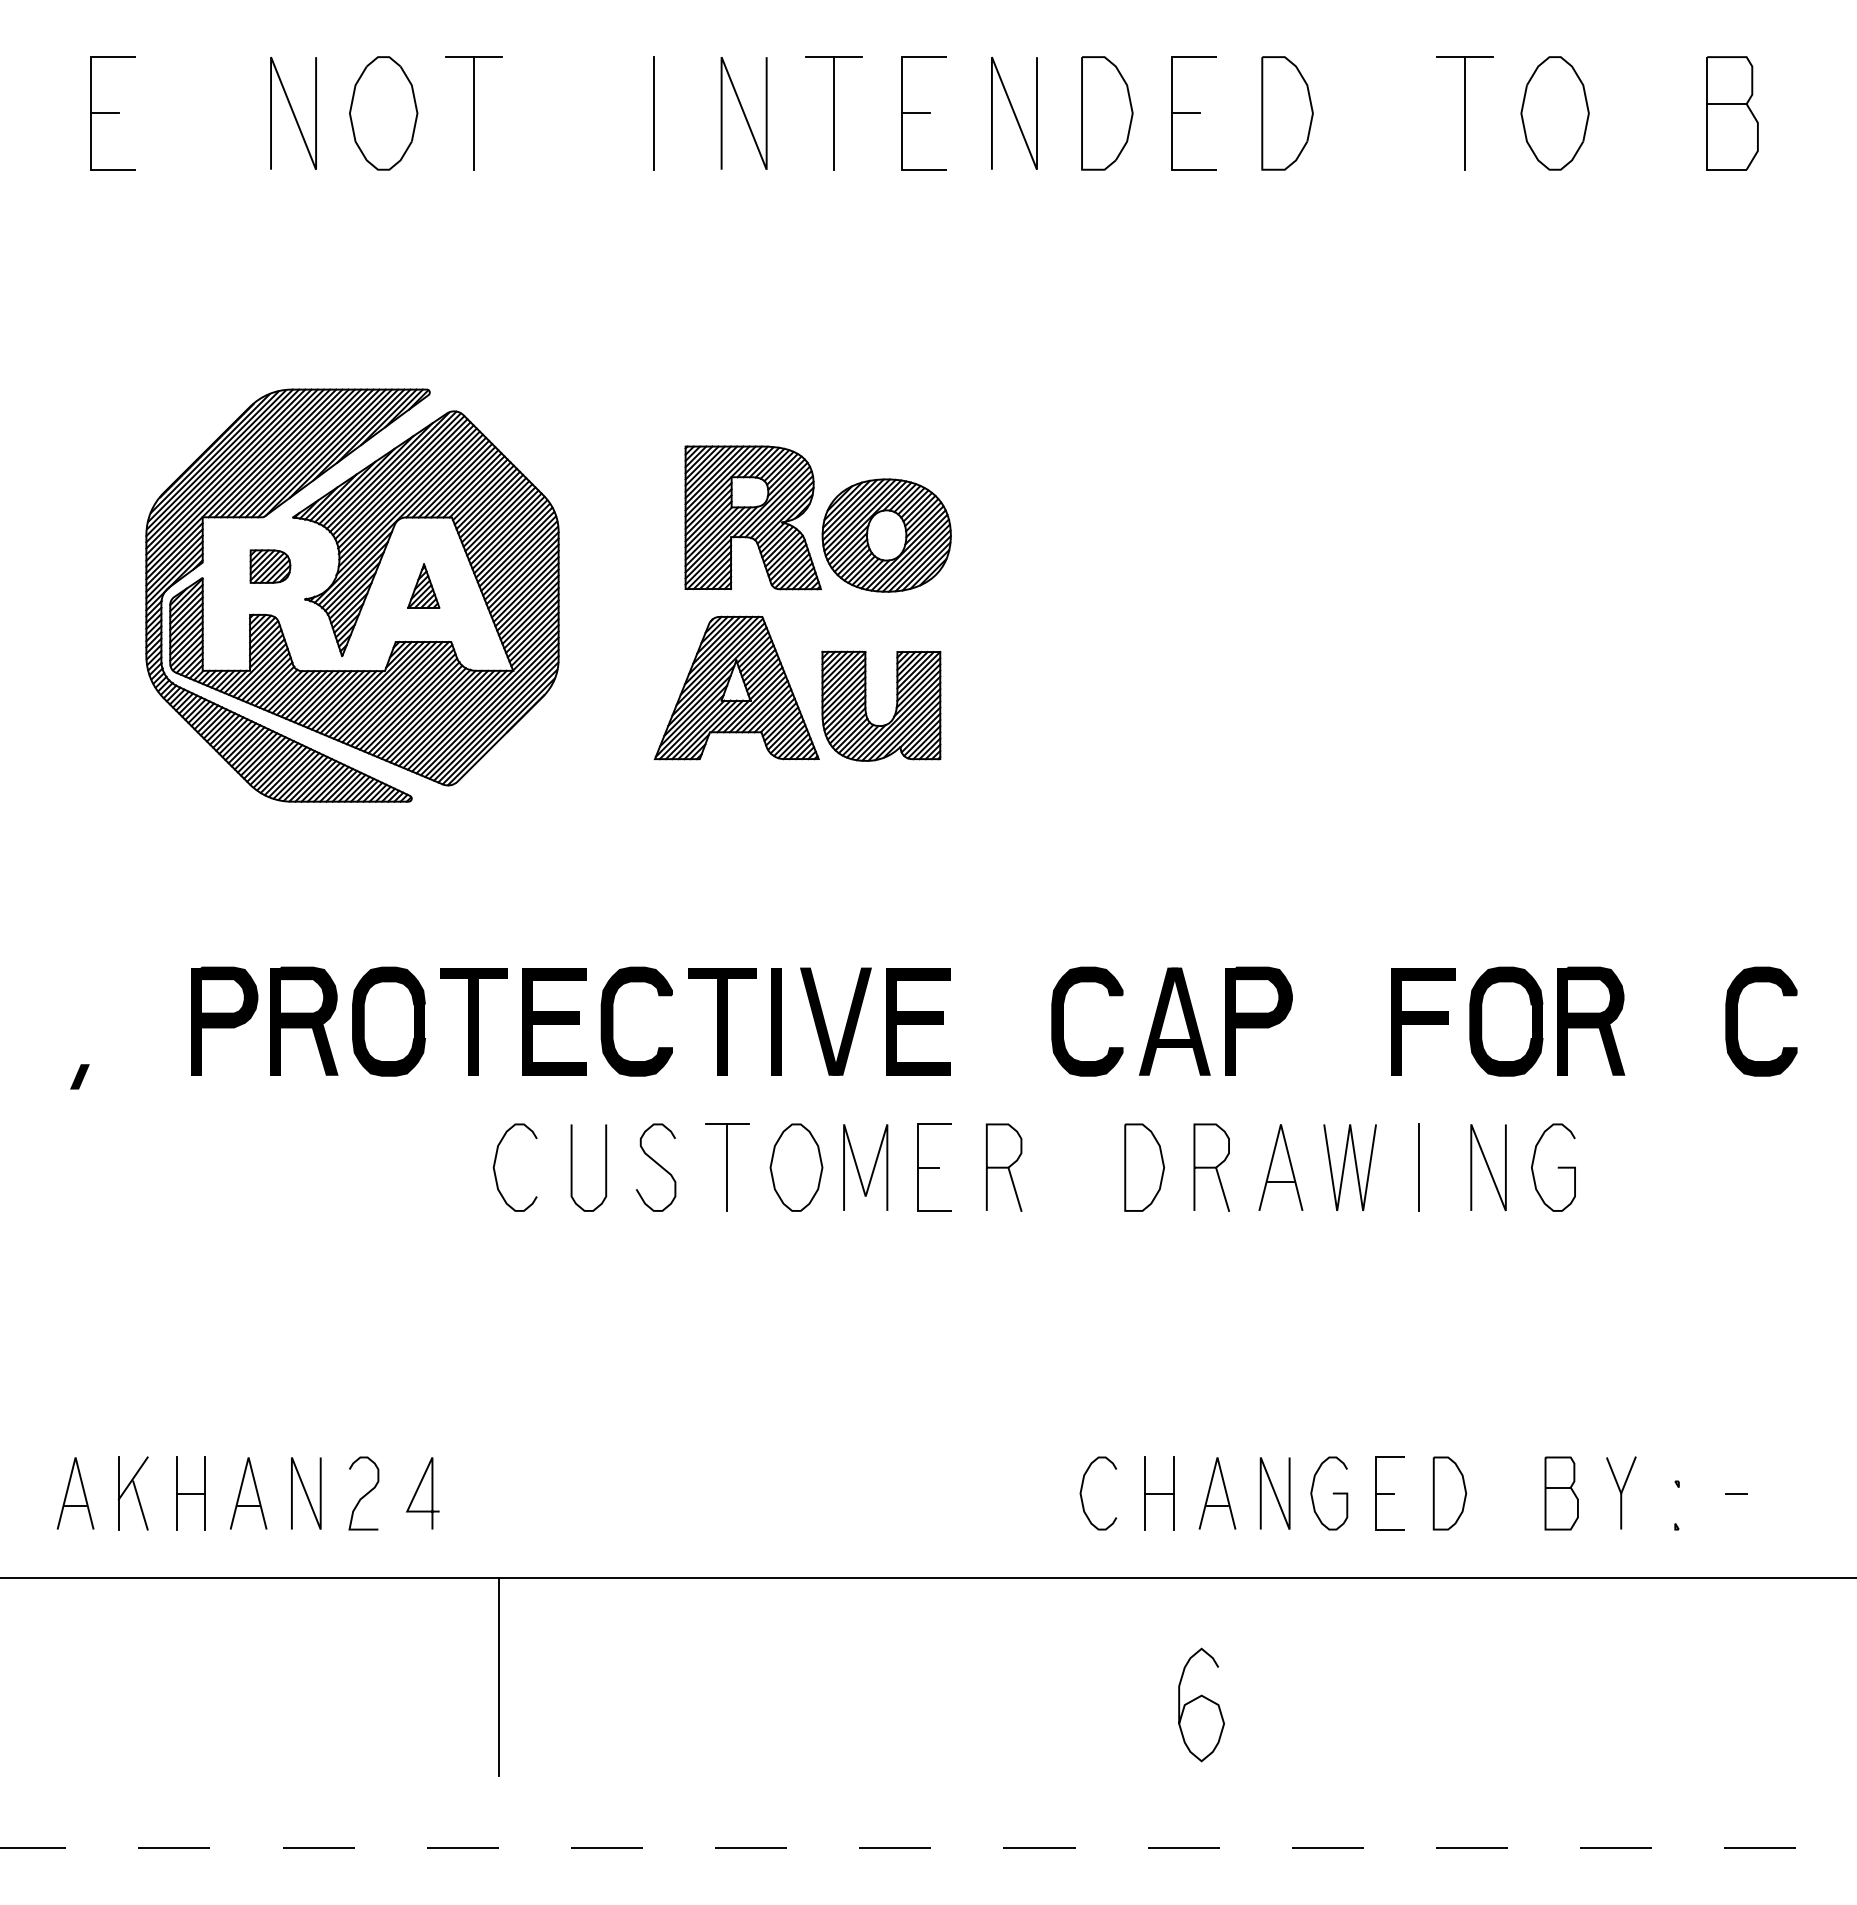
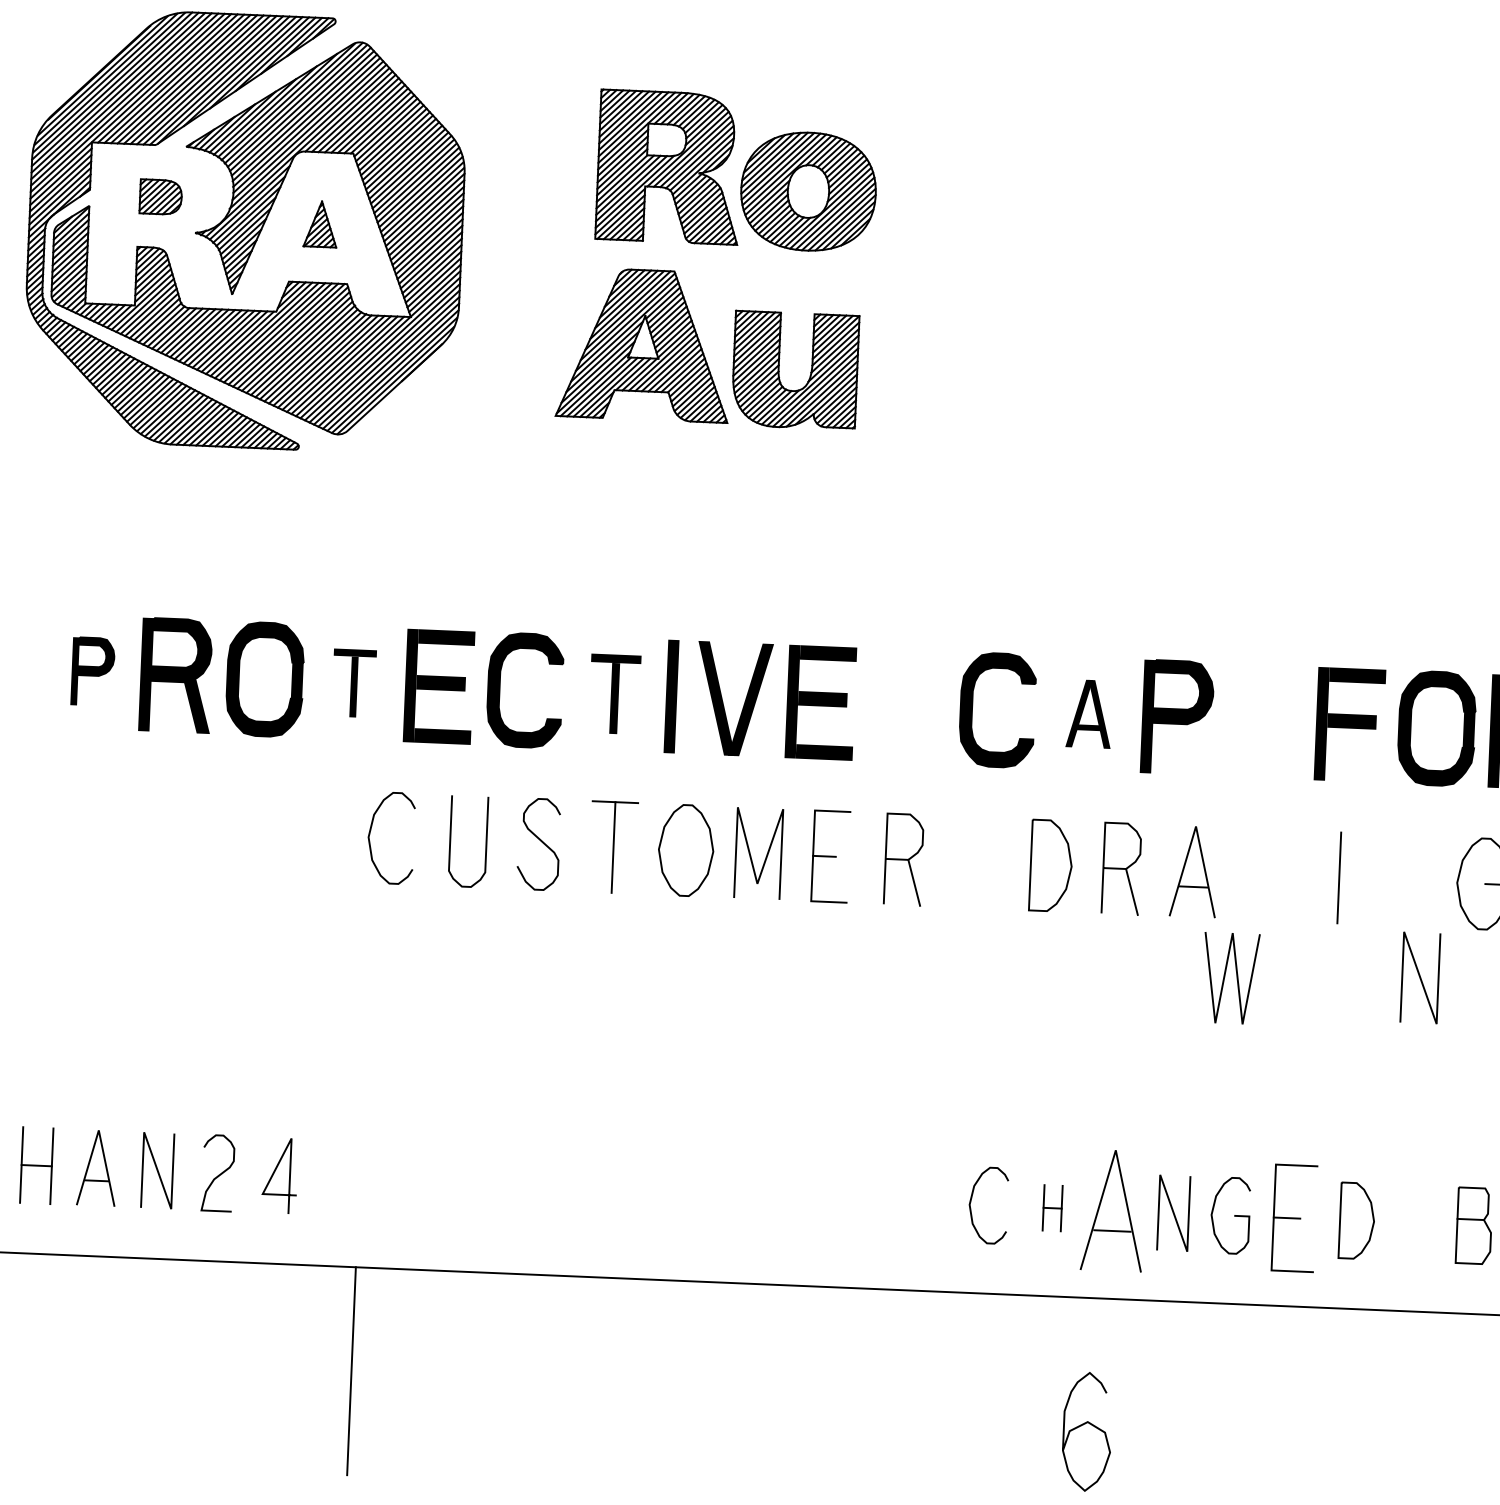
part: (224, 1020) -> (92, 671), size x0.6
part: (473, 1021) -> (353, 683), size x0.6
part: (722, 1021) -> (614, 694), size x0.7
part: (1174, 1021) -> (1088, 713), size x0.6
line: (1345, 1164) -> (1226, 974), moved
line: (1488, 1167) -> (1420, 977), moved
part: (1159, 1493) -> (1052, 1208), size x0.6
part: (1217, 1493) -> (1113, 1210), size x1.6
part: (1389, 1493) -> (1293, 1218), size x1.4

